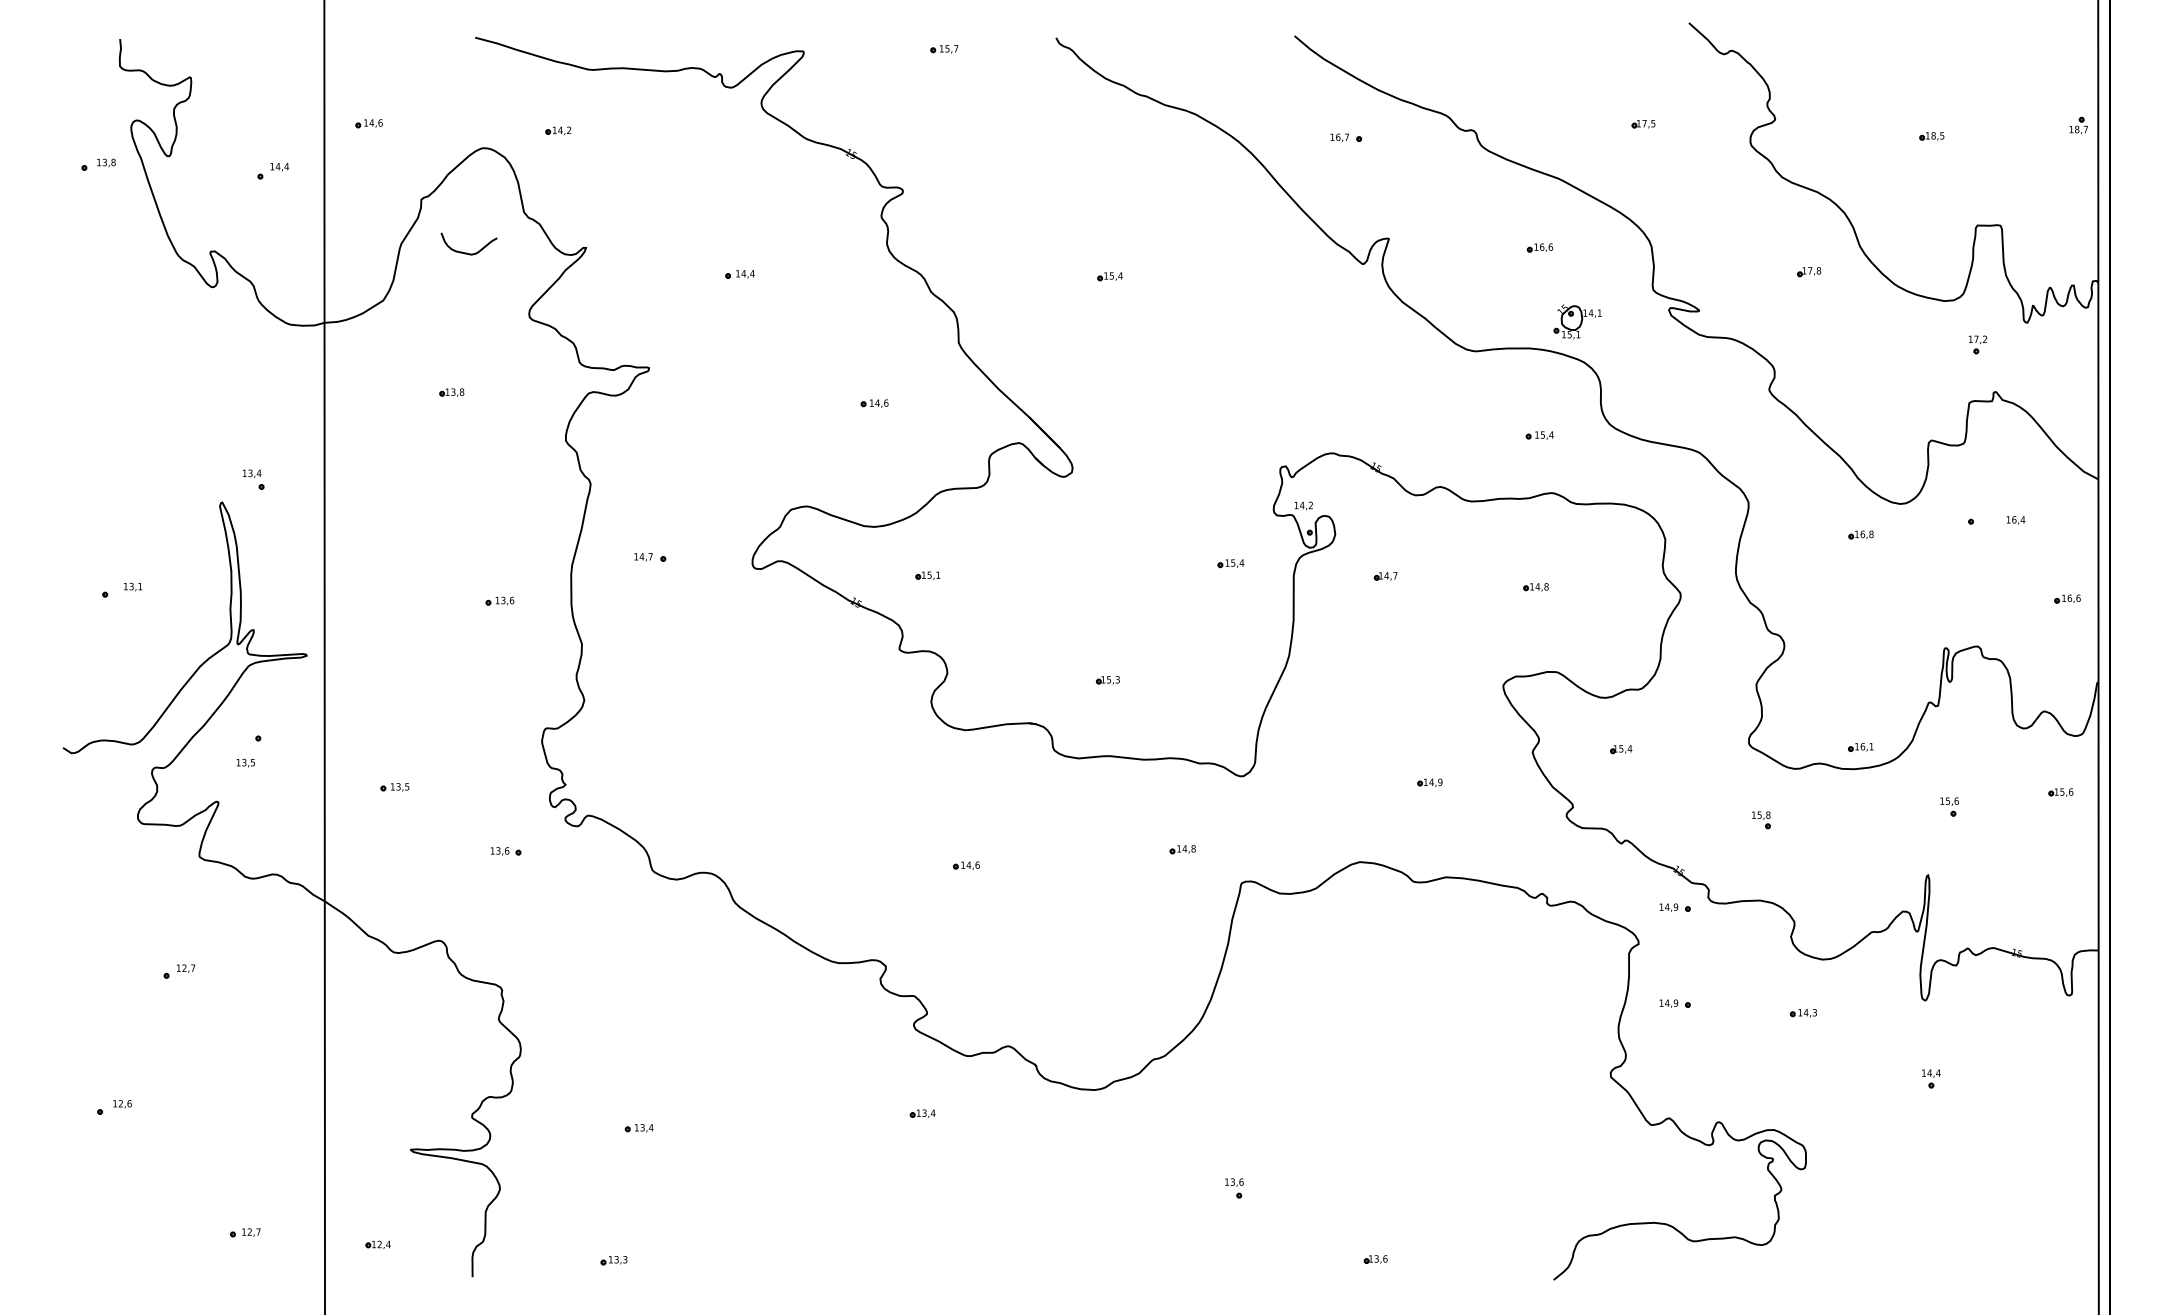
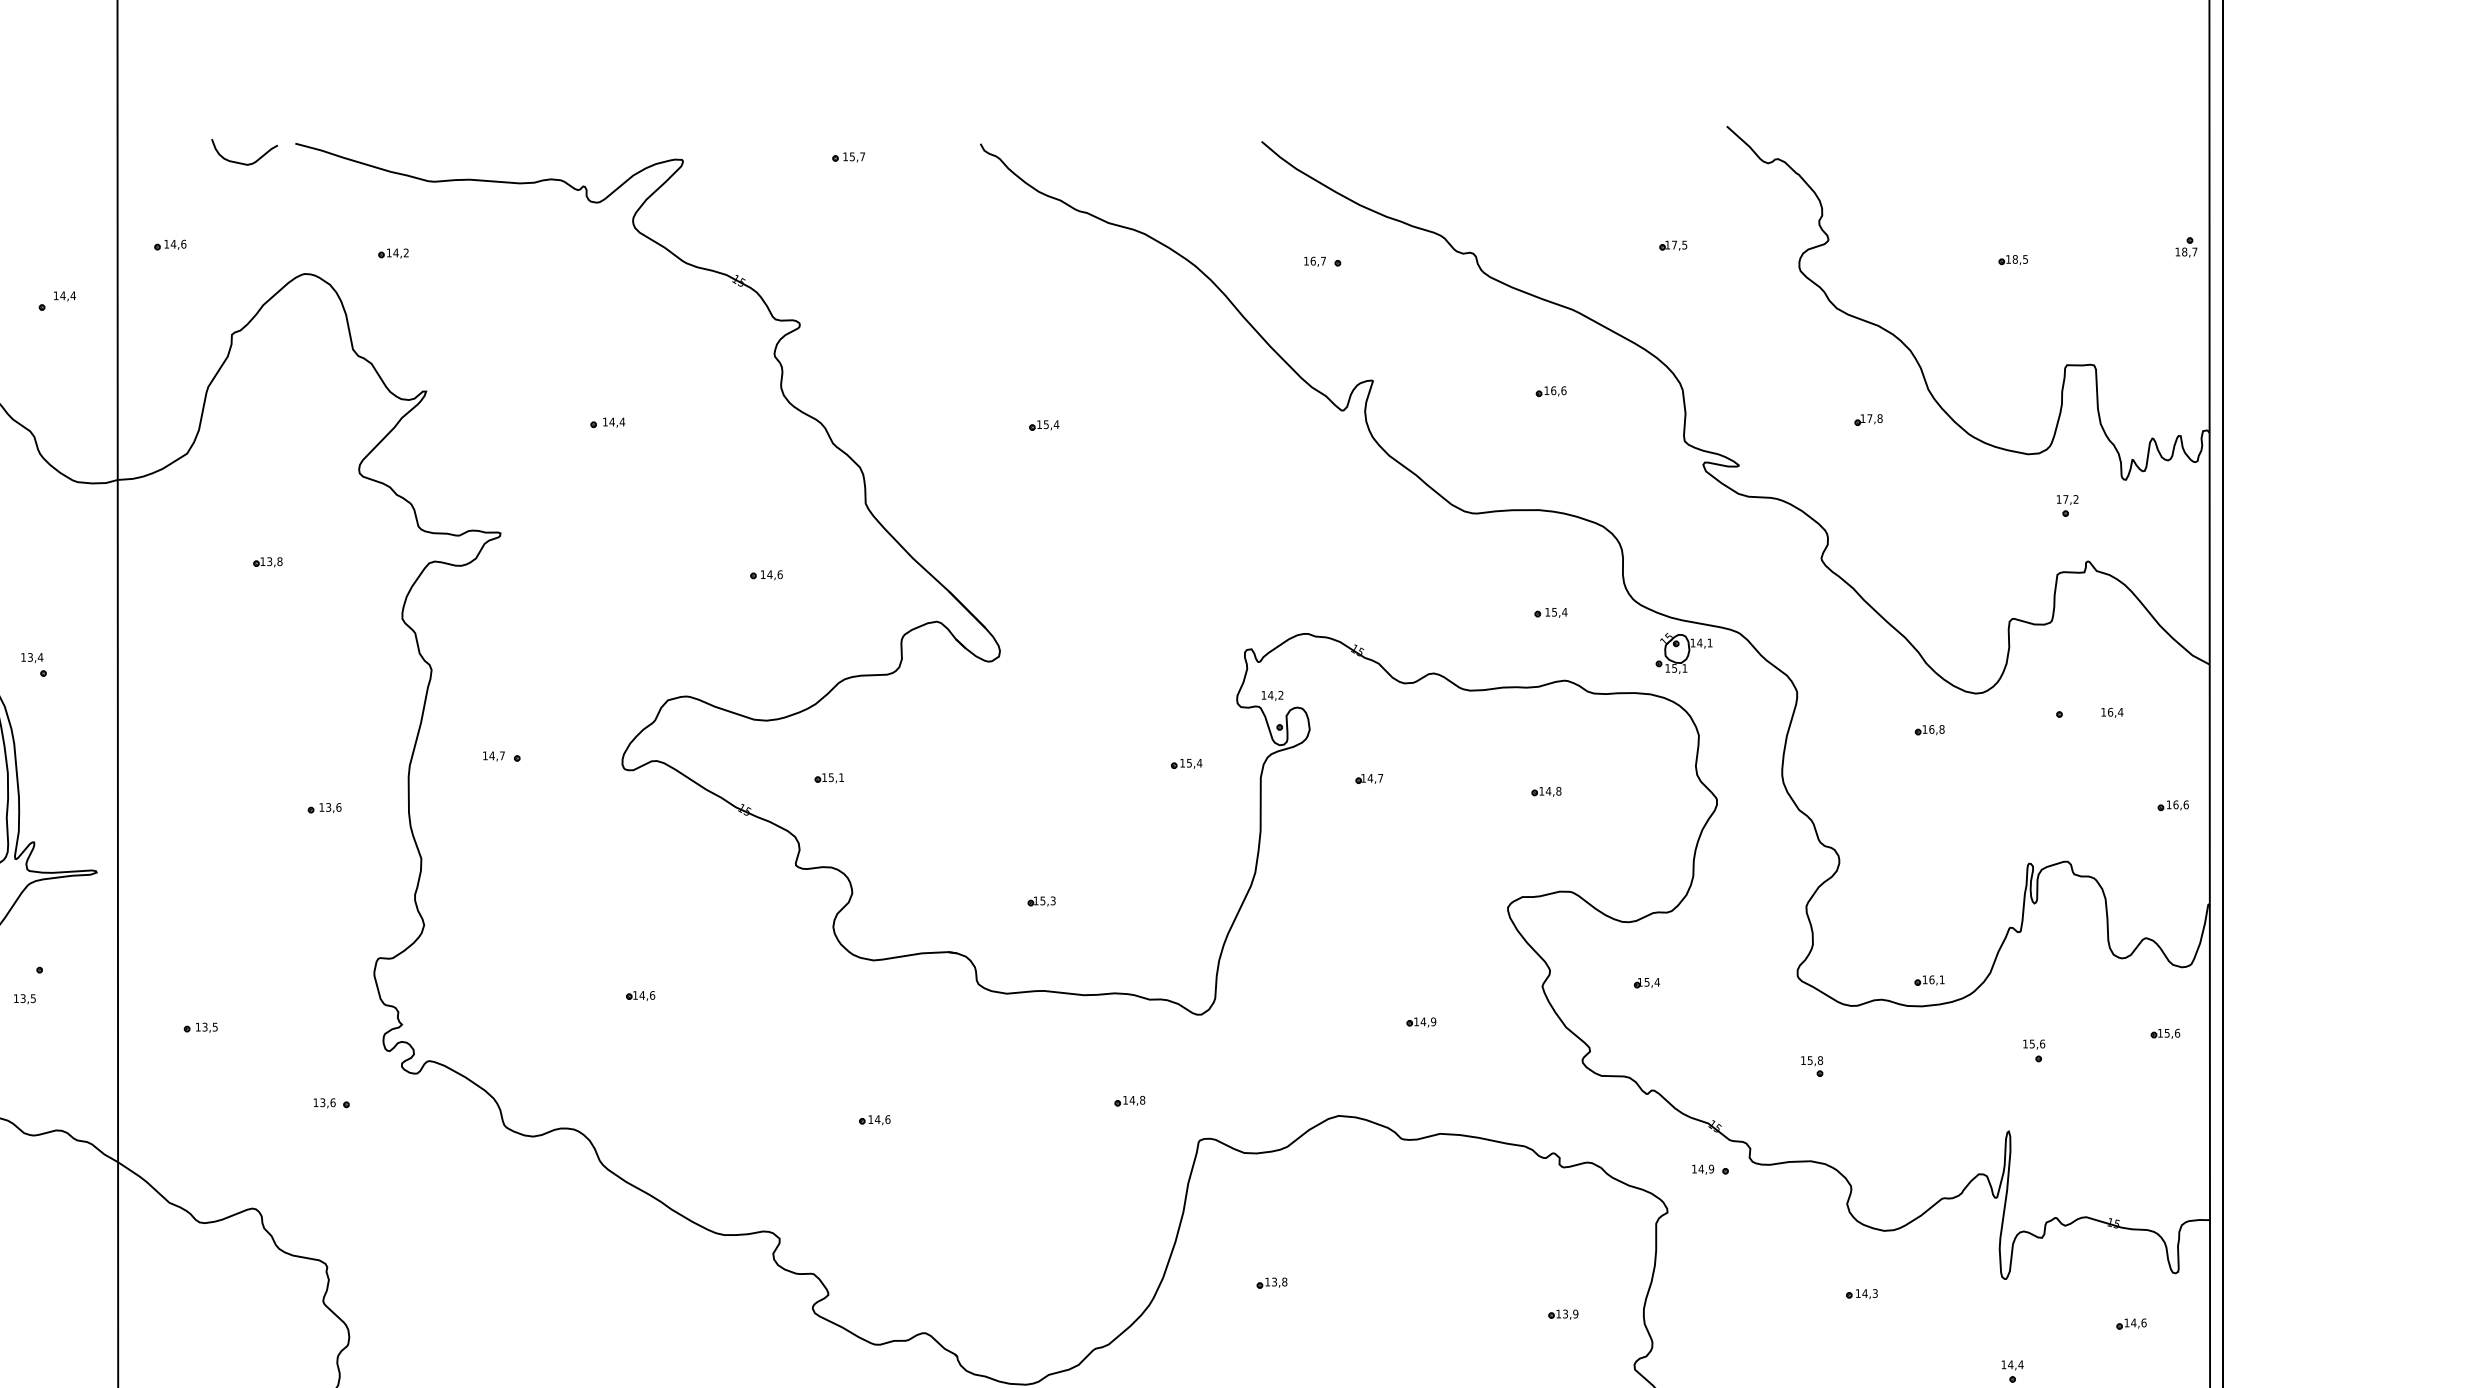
curve: (467, 252) -> (242, 162), moved
part: (1577, 321) -> (1683, 652), moved
part: (767, 760) -> (640, 996), added
part: (1303, 1003) -> (1272, 1282), added
part: (1674, 1003) -> (1709, 1282), removed
part: (1549, 1030) -> (1562, 1314), added
part: (2031, 1038) -> (2130, 1323), added

